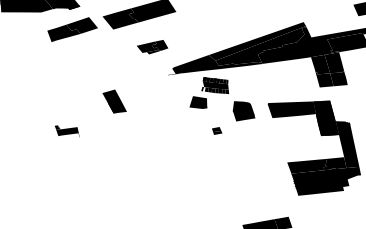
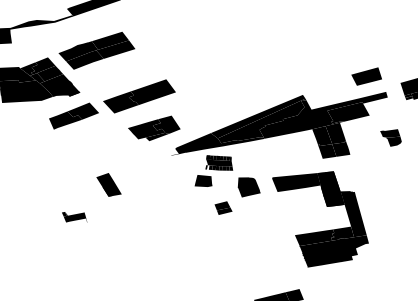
part: (152, 47) -> (154, 128), size x1.67
part: (114, 101) -> (108, 184), moved
part: (217, 130) -> (223, 207), size x1.67

